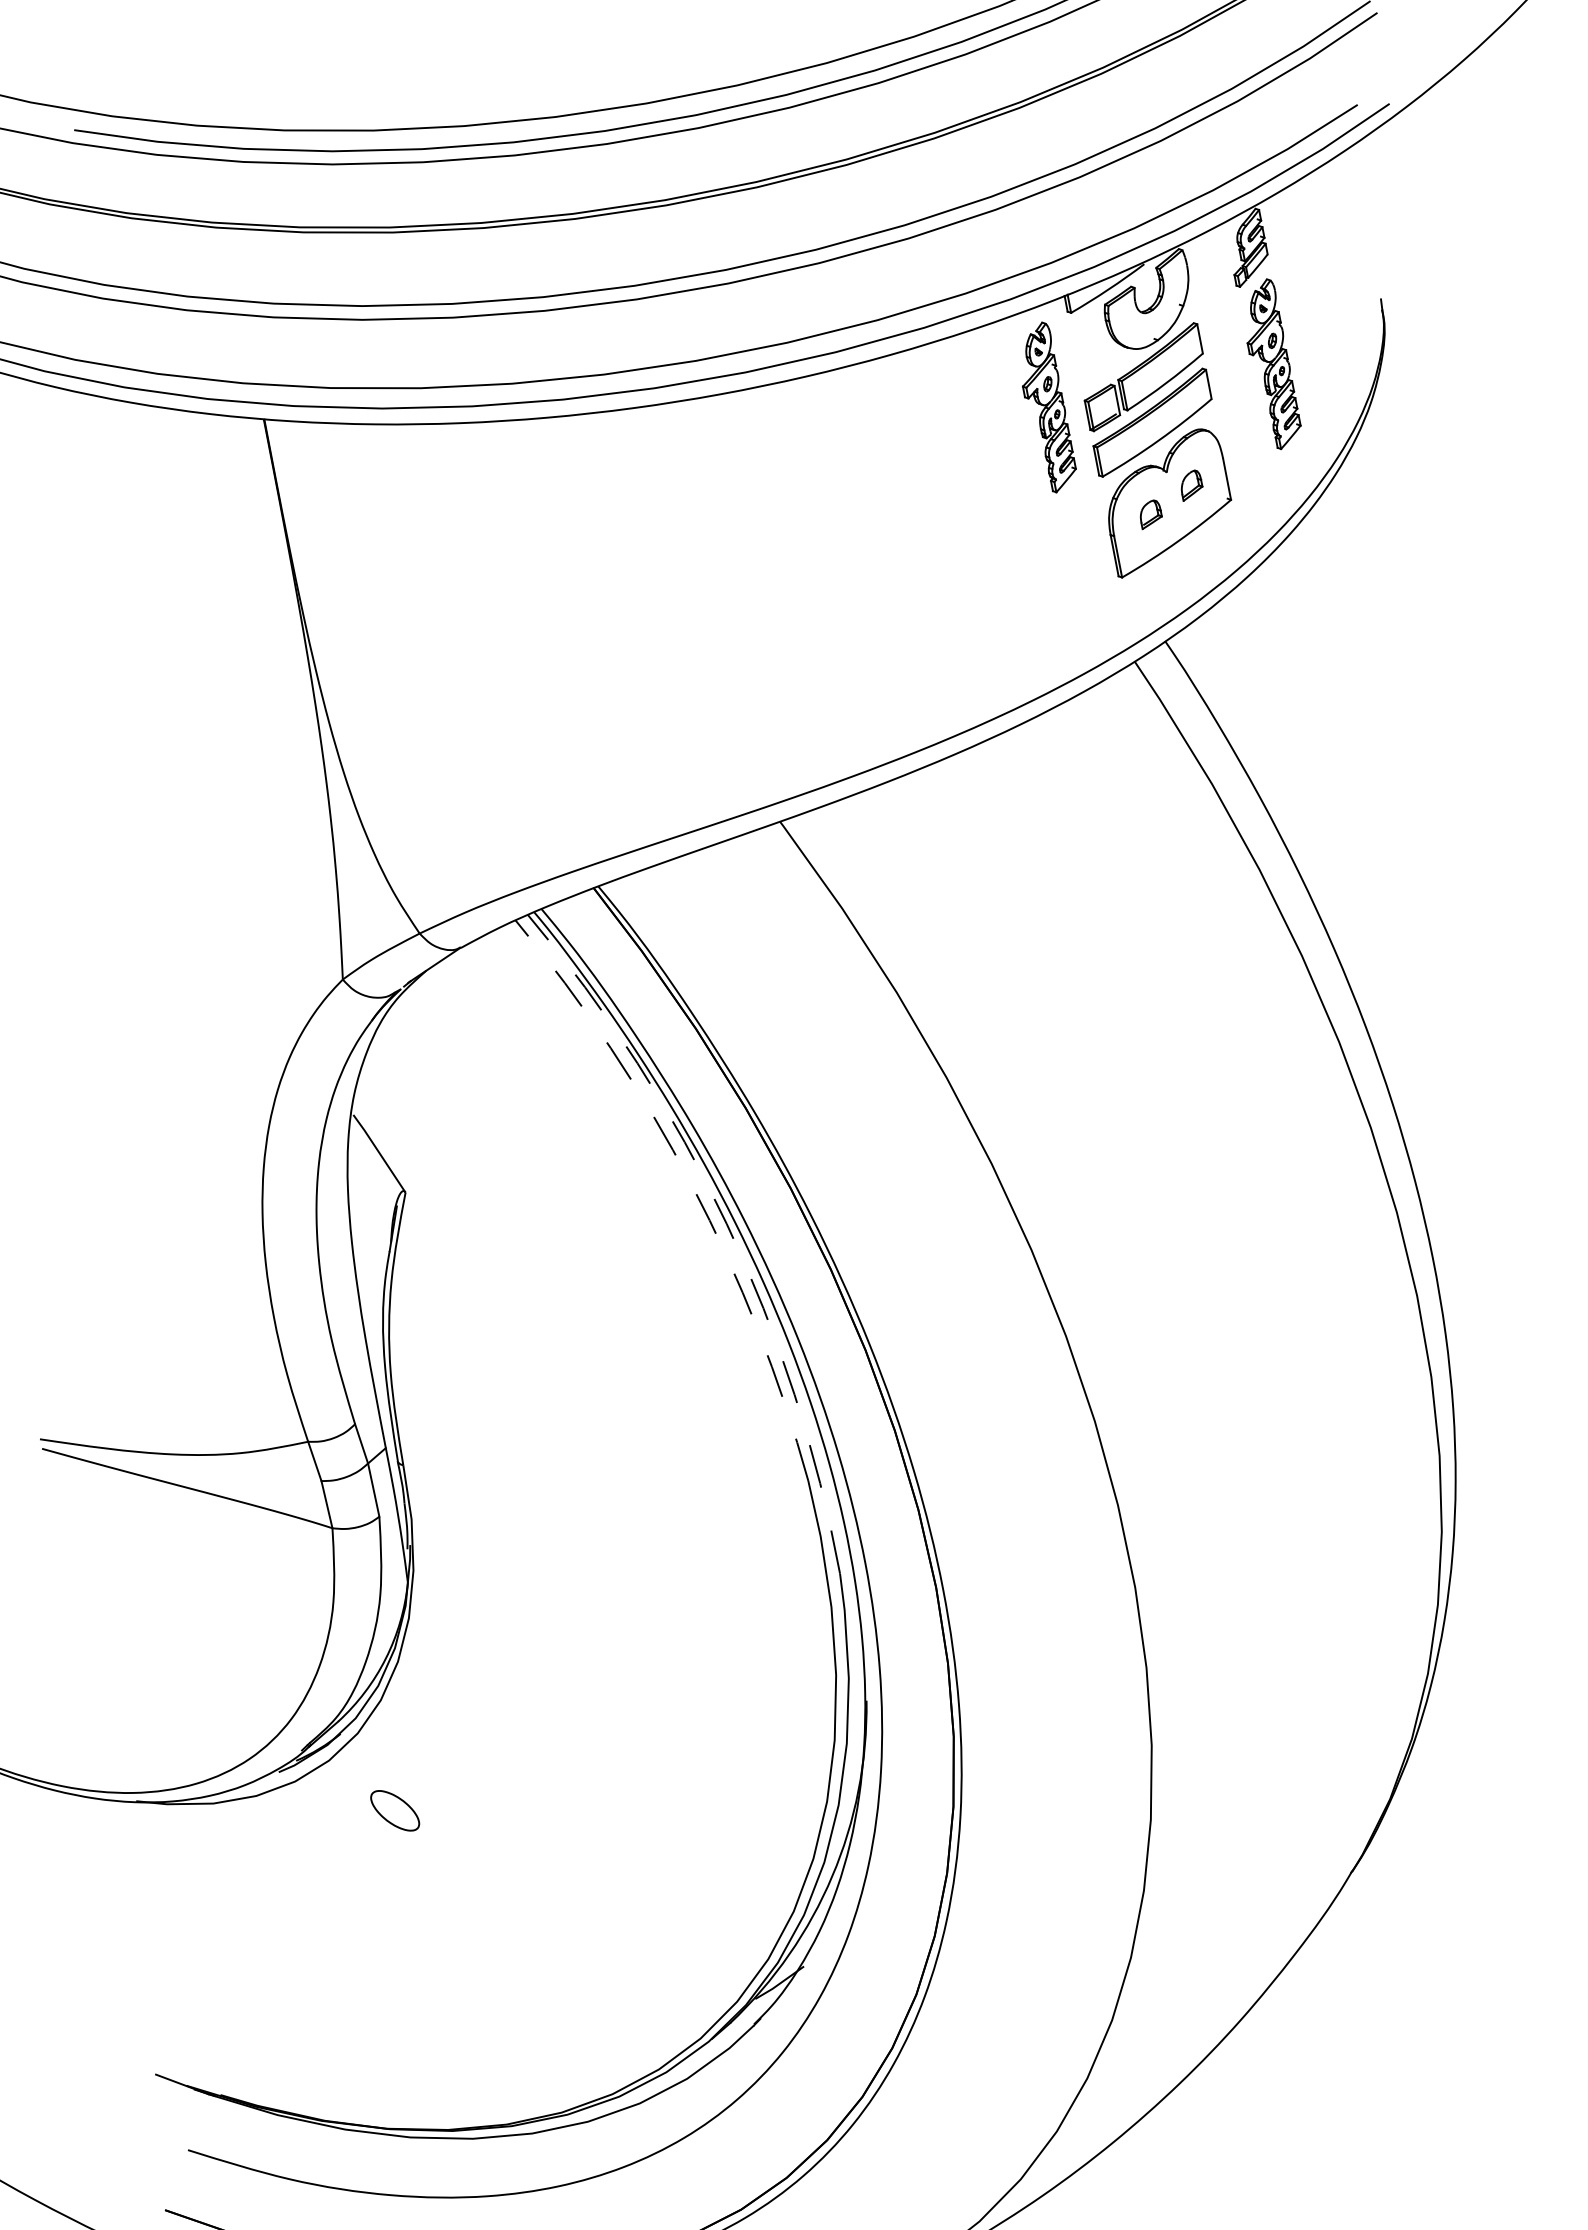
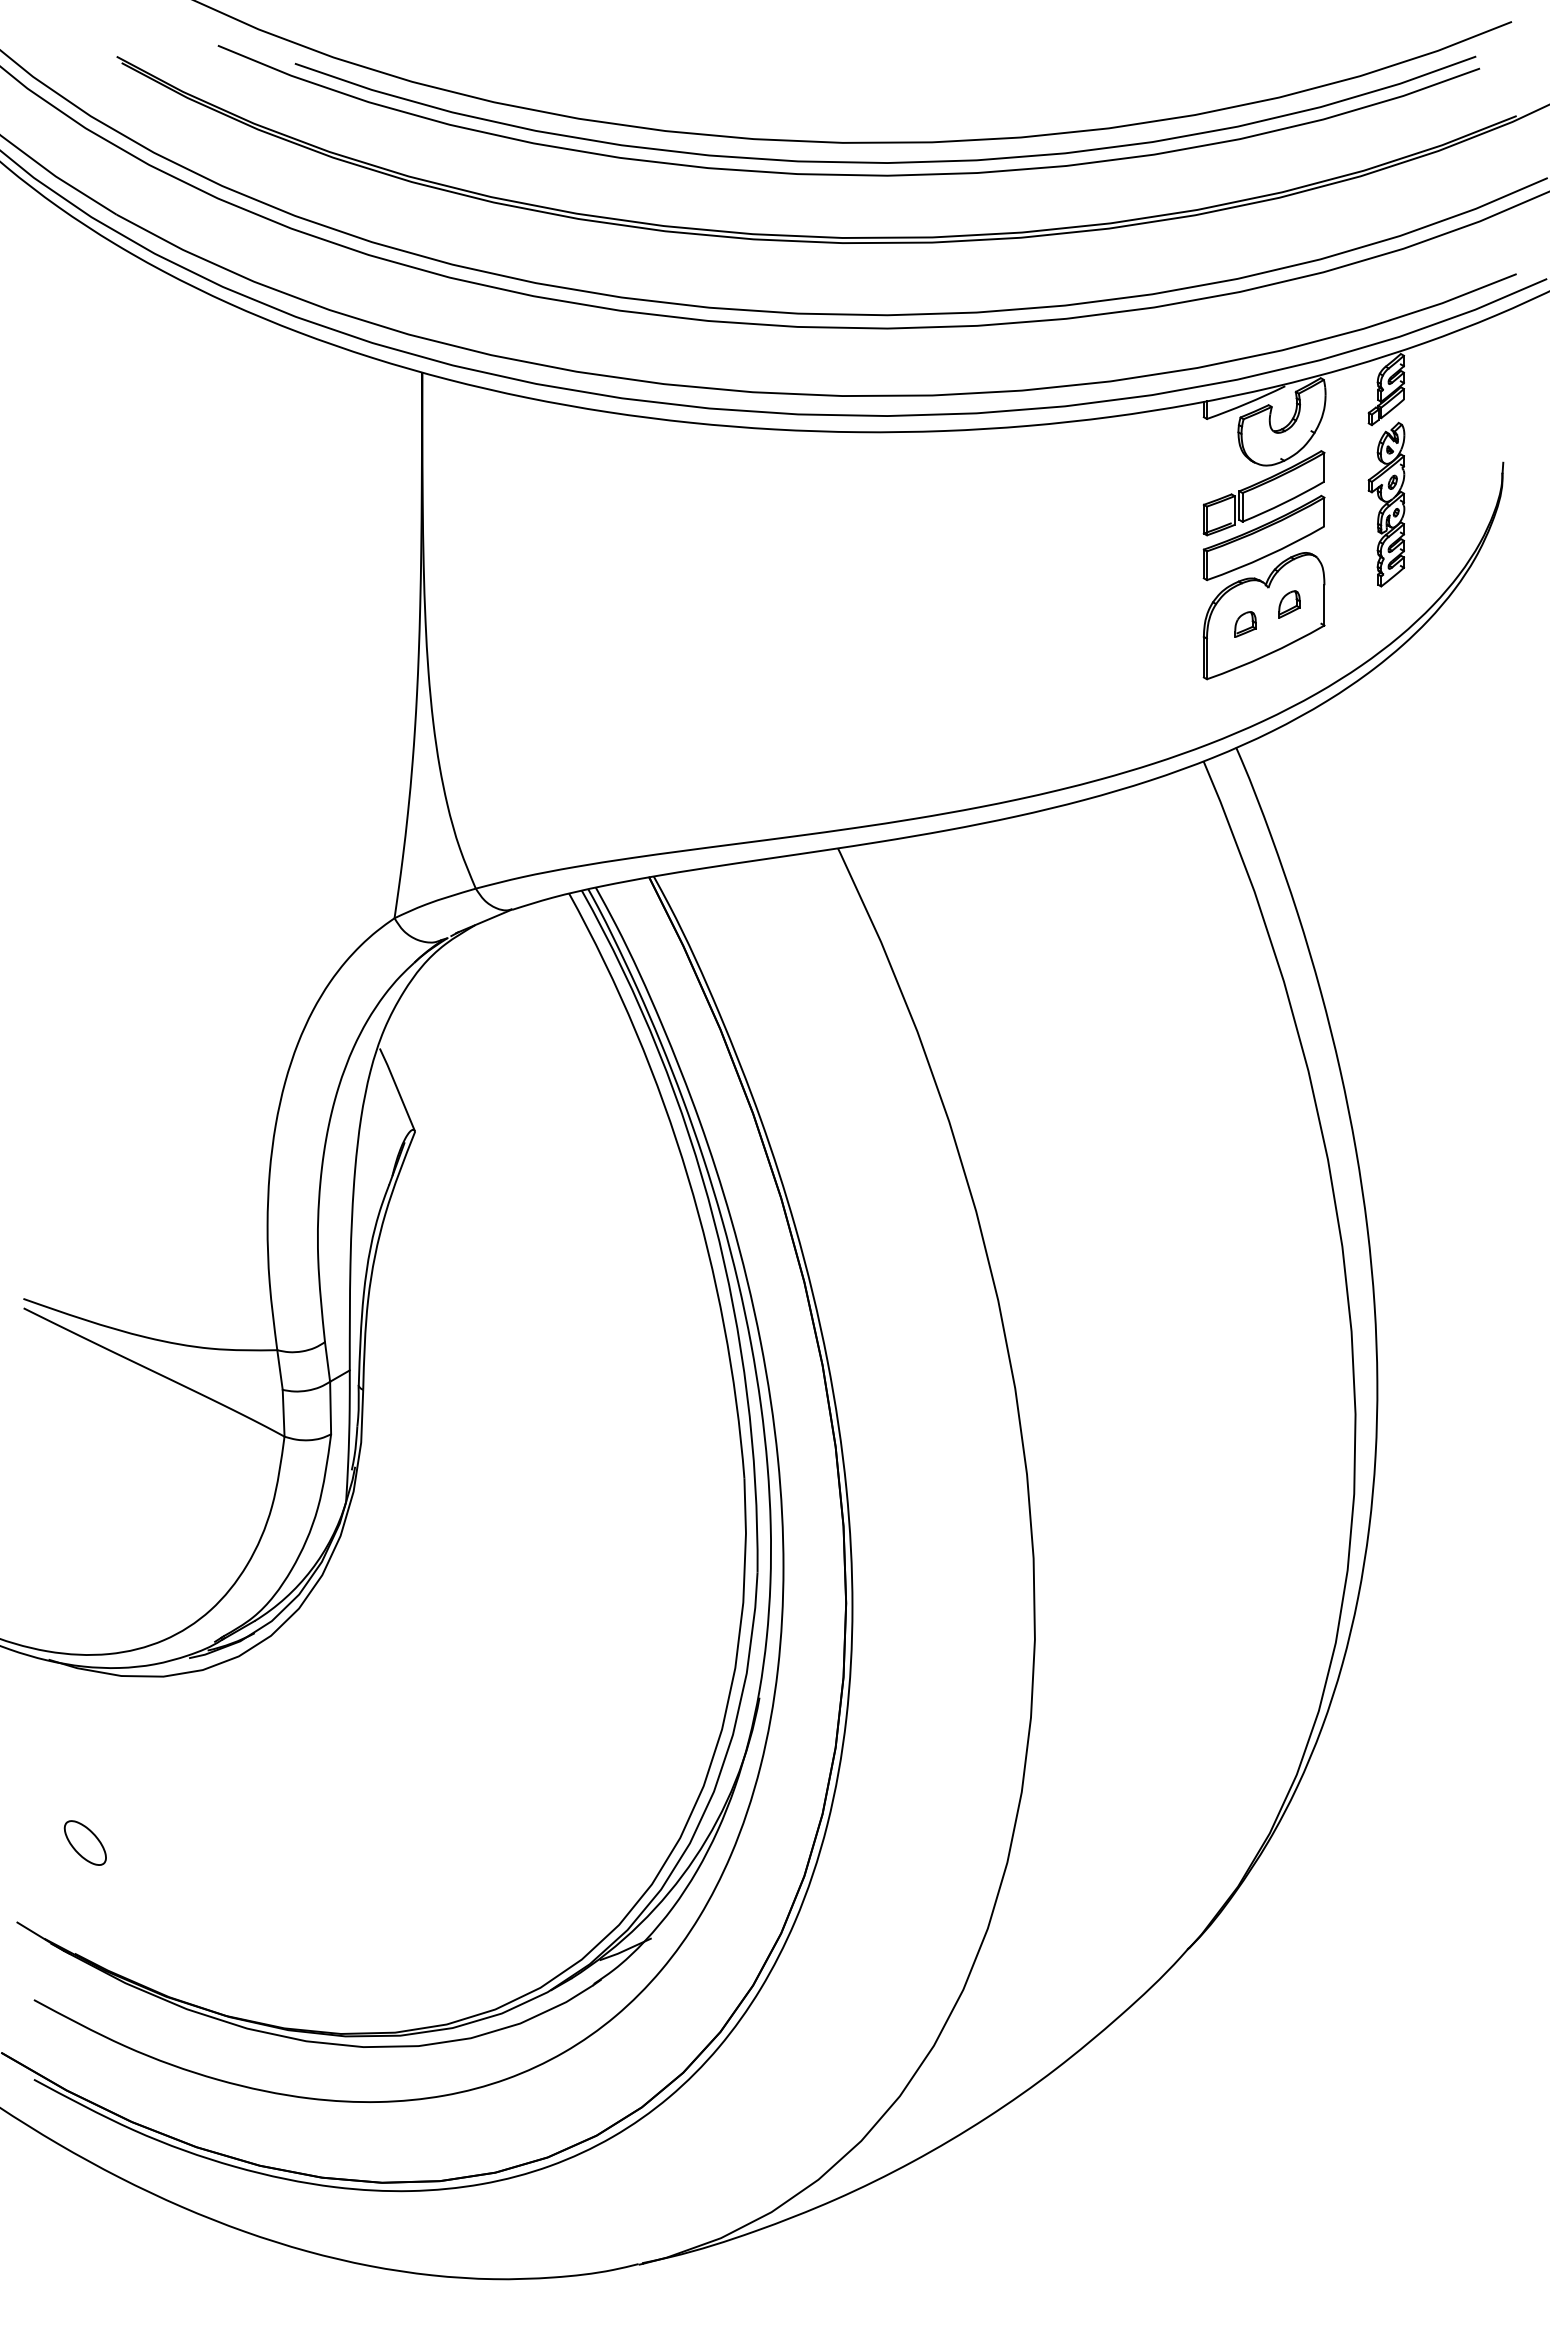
part: (1045, 407) -> (1165, 504), removed
arc: (691, 1184) -> (687, 1176), dashed -> solid
arc: (727, 1224) -> (714, 1220), dashed -> solid
part: (394, 1810) -> (84, 1842), moved

